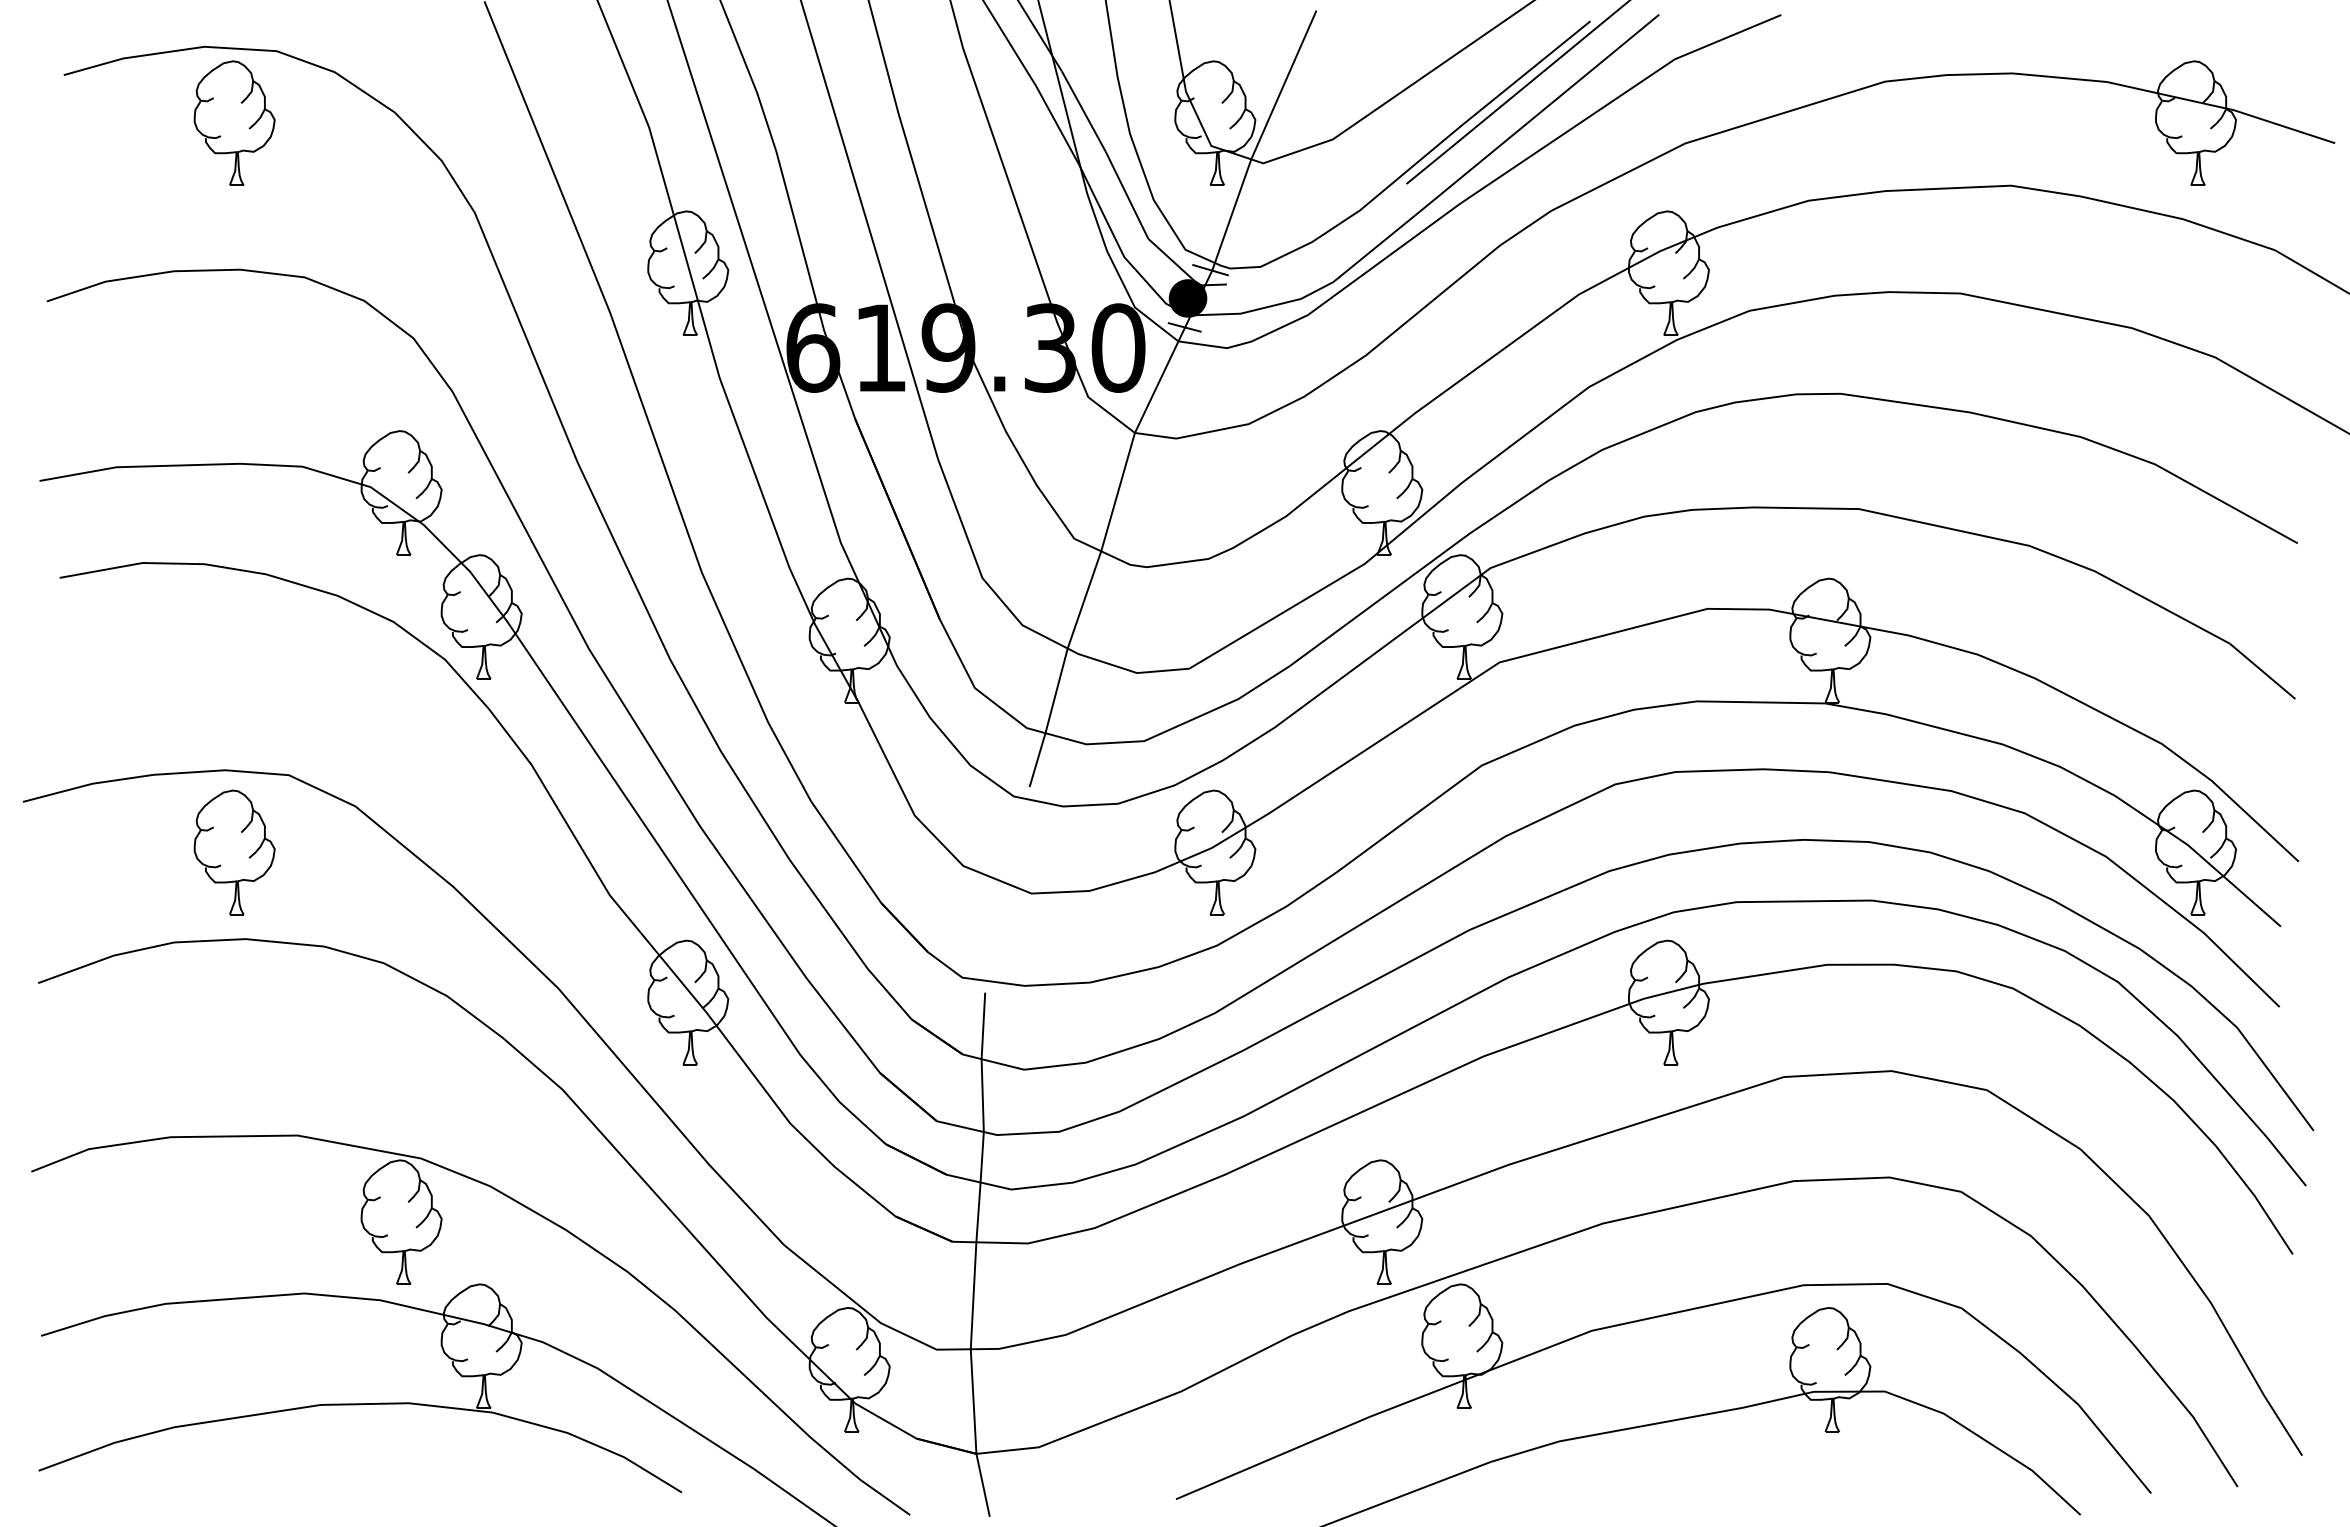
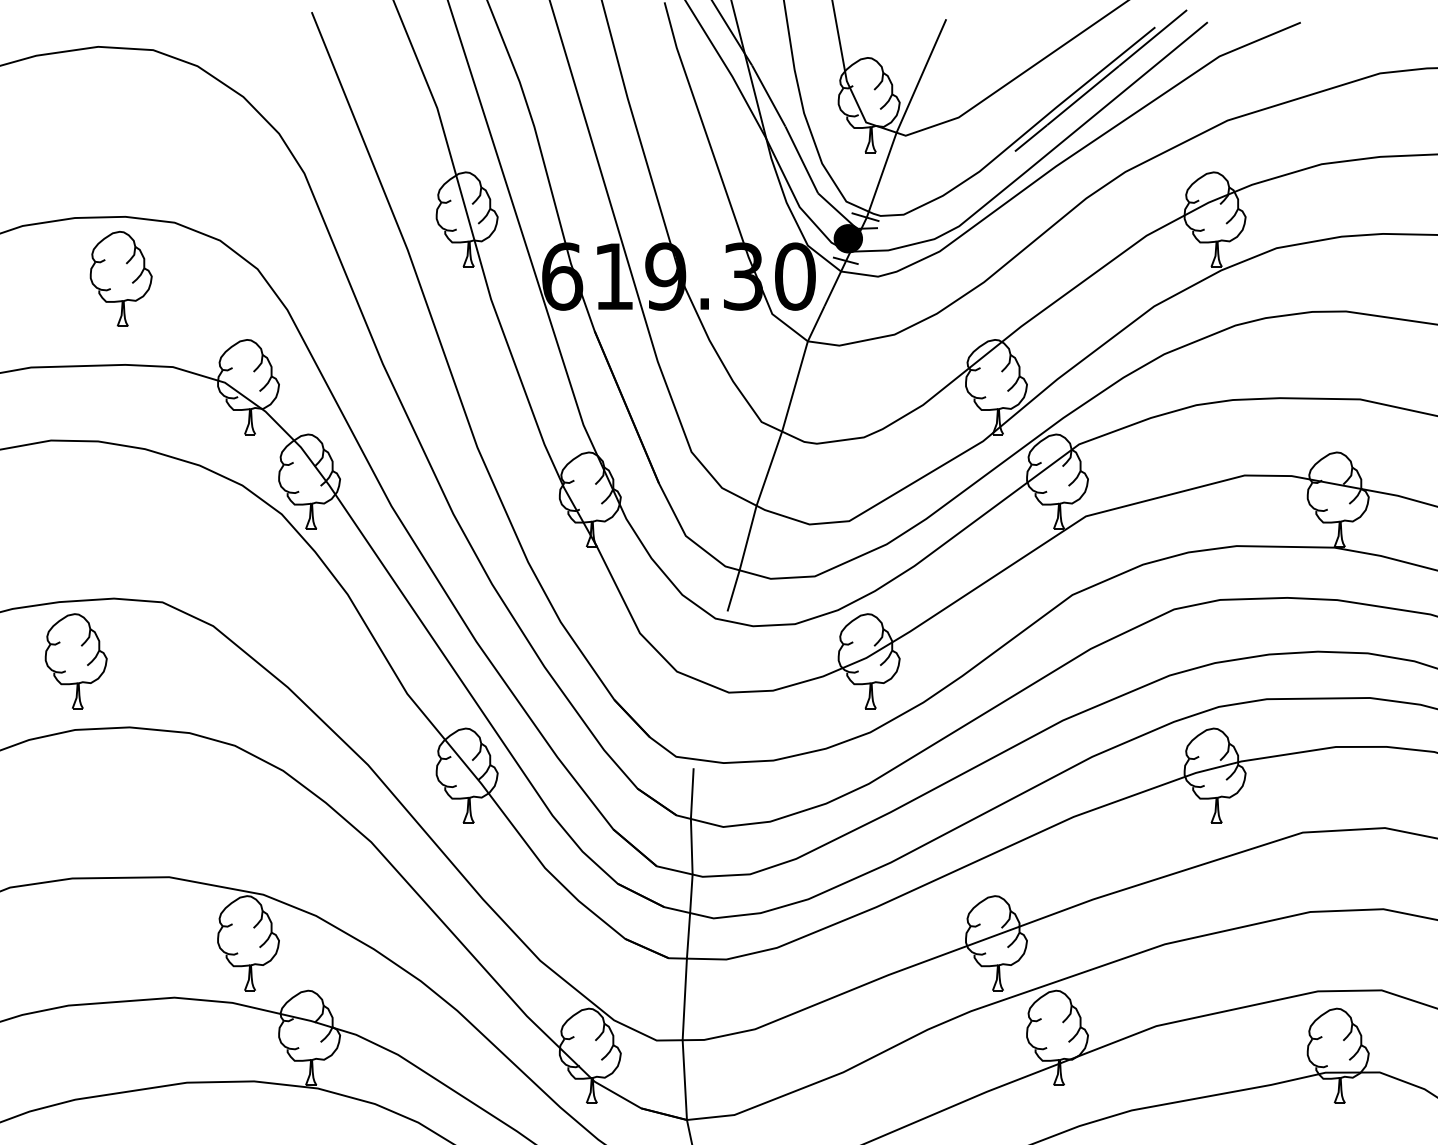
part: (234, 122) -> (121, 278), moved
part: (234, 852) -> (76, 661), moved

